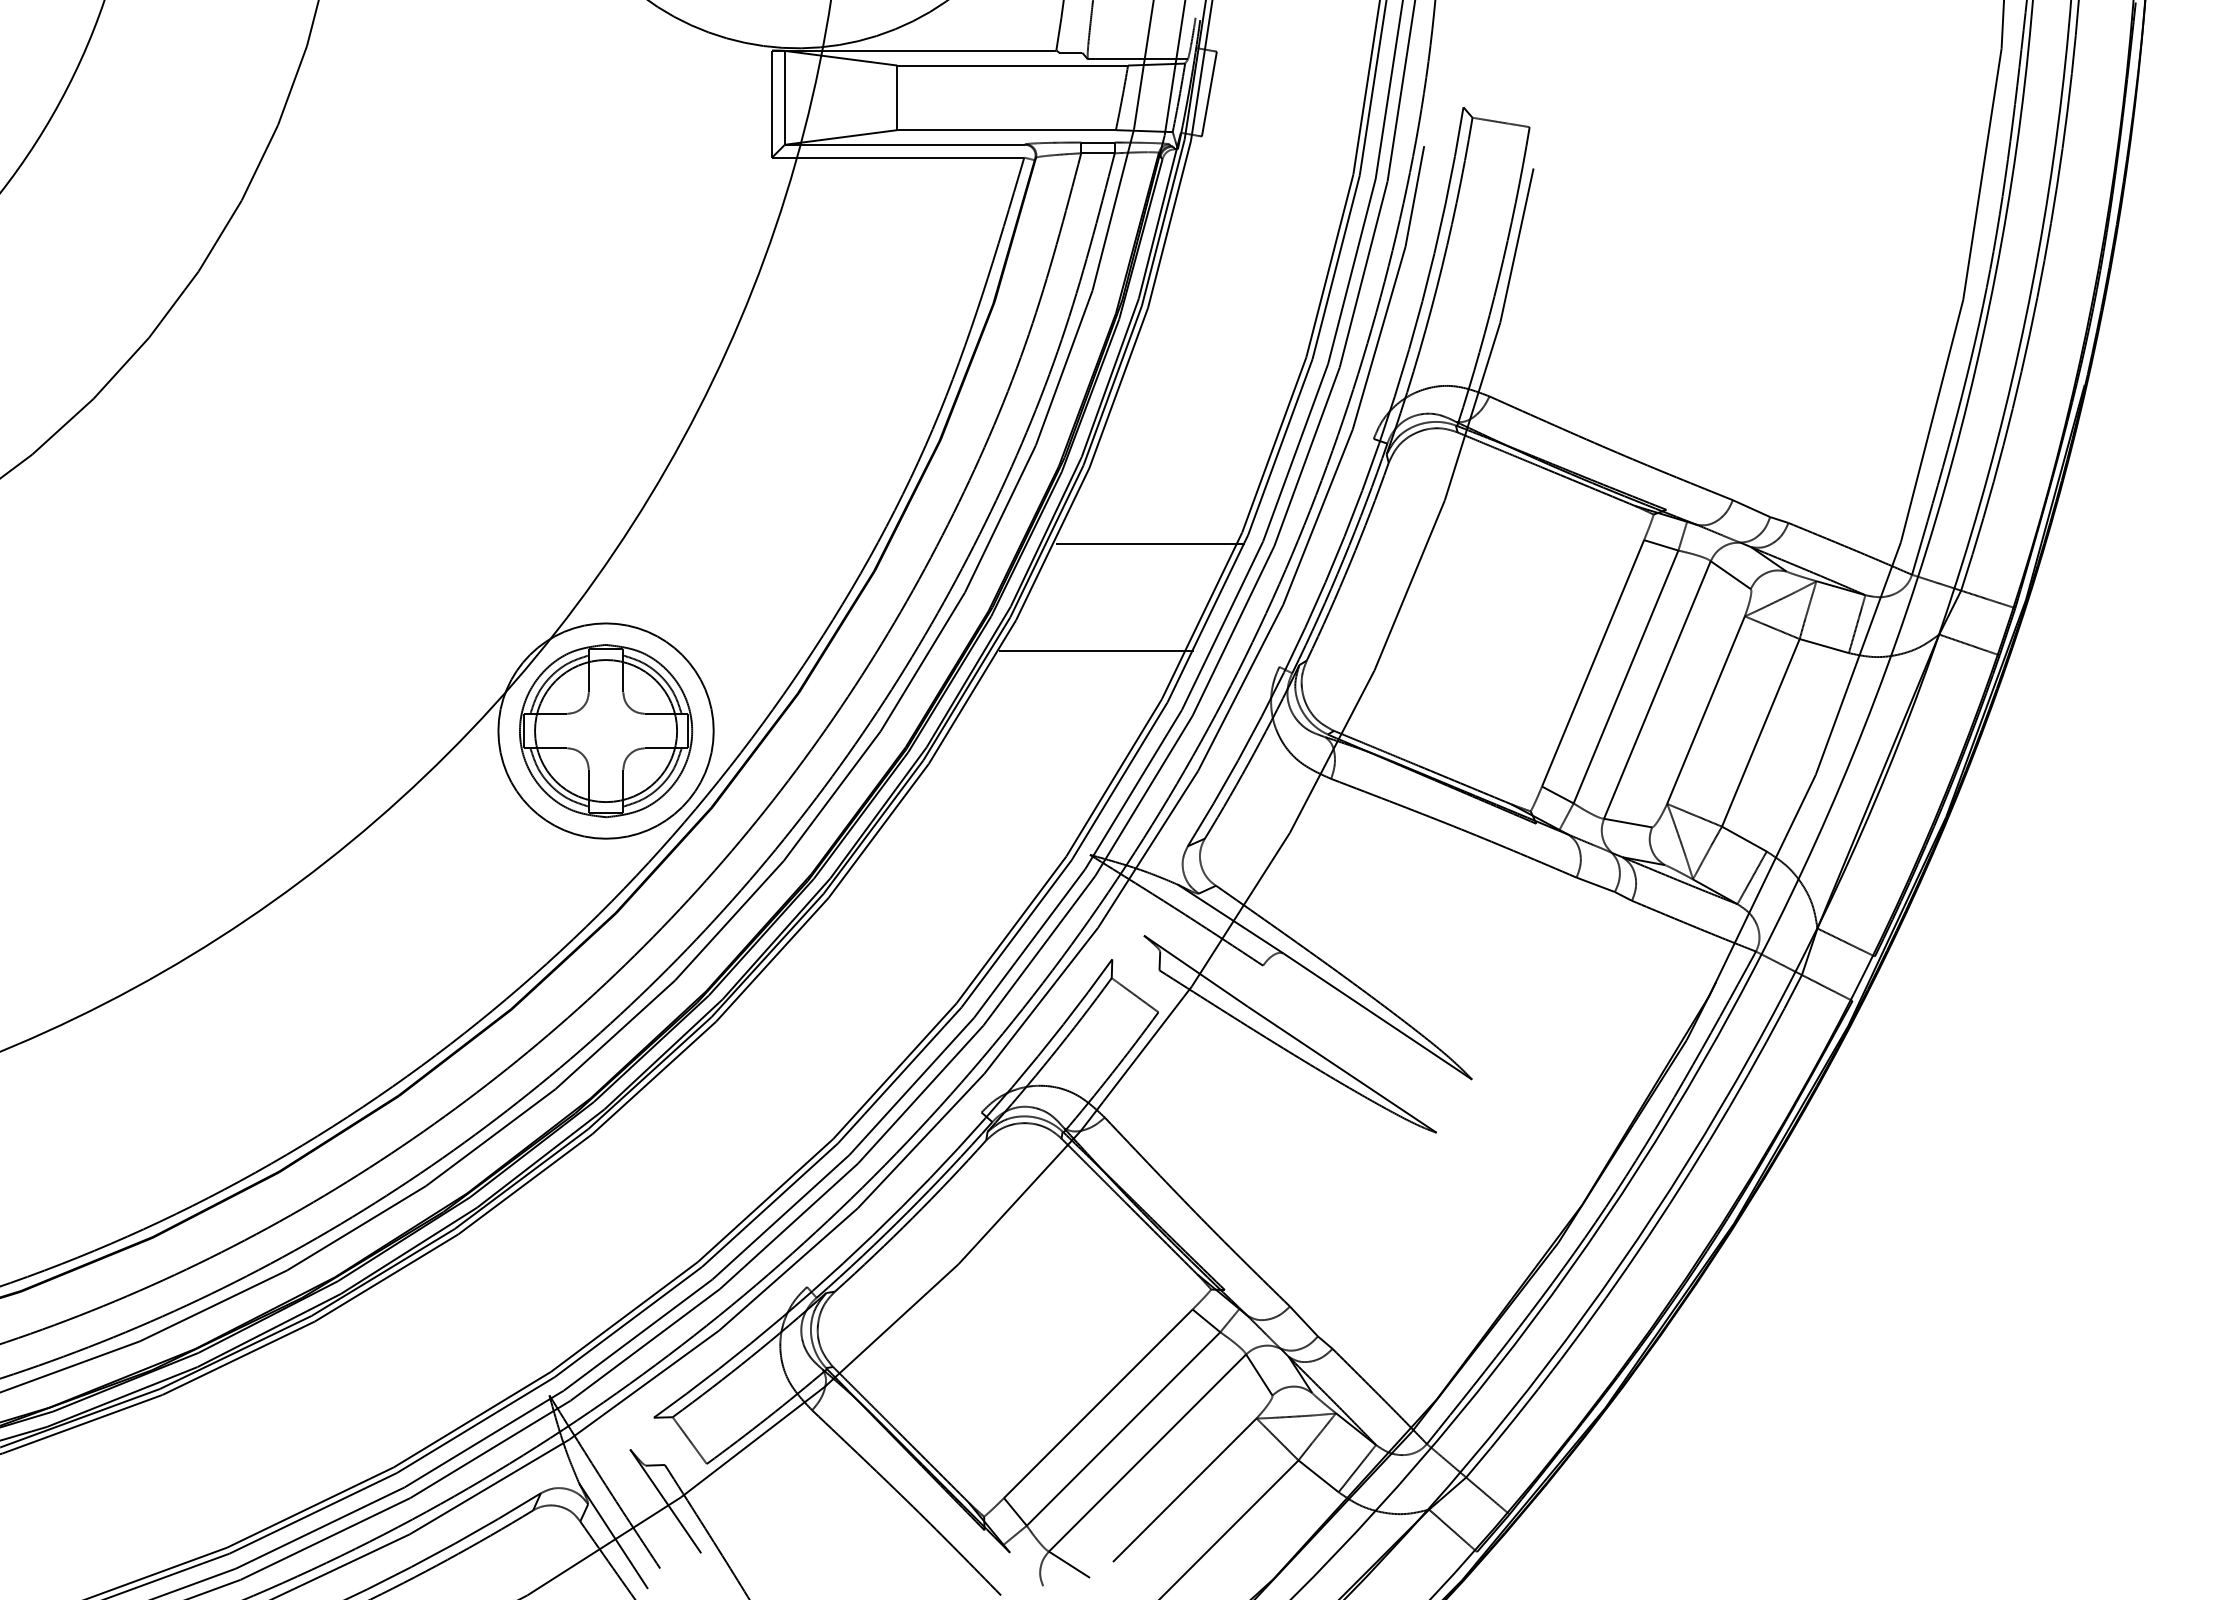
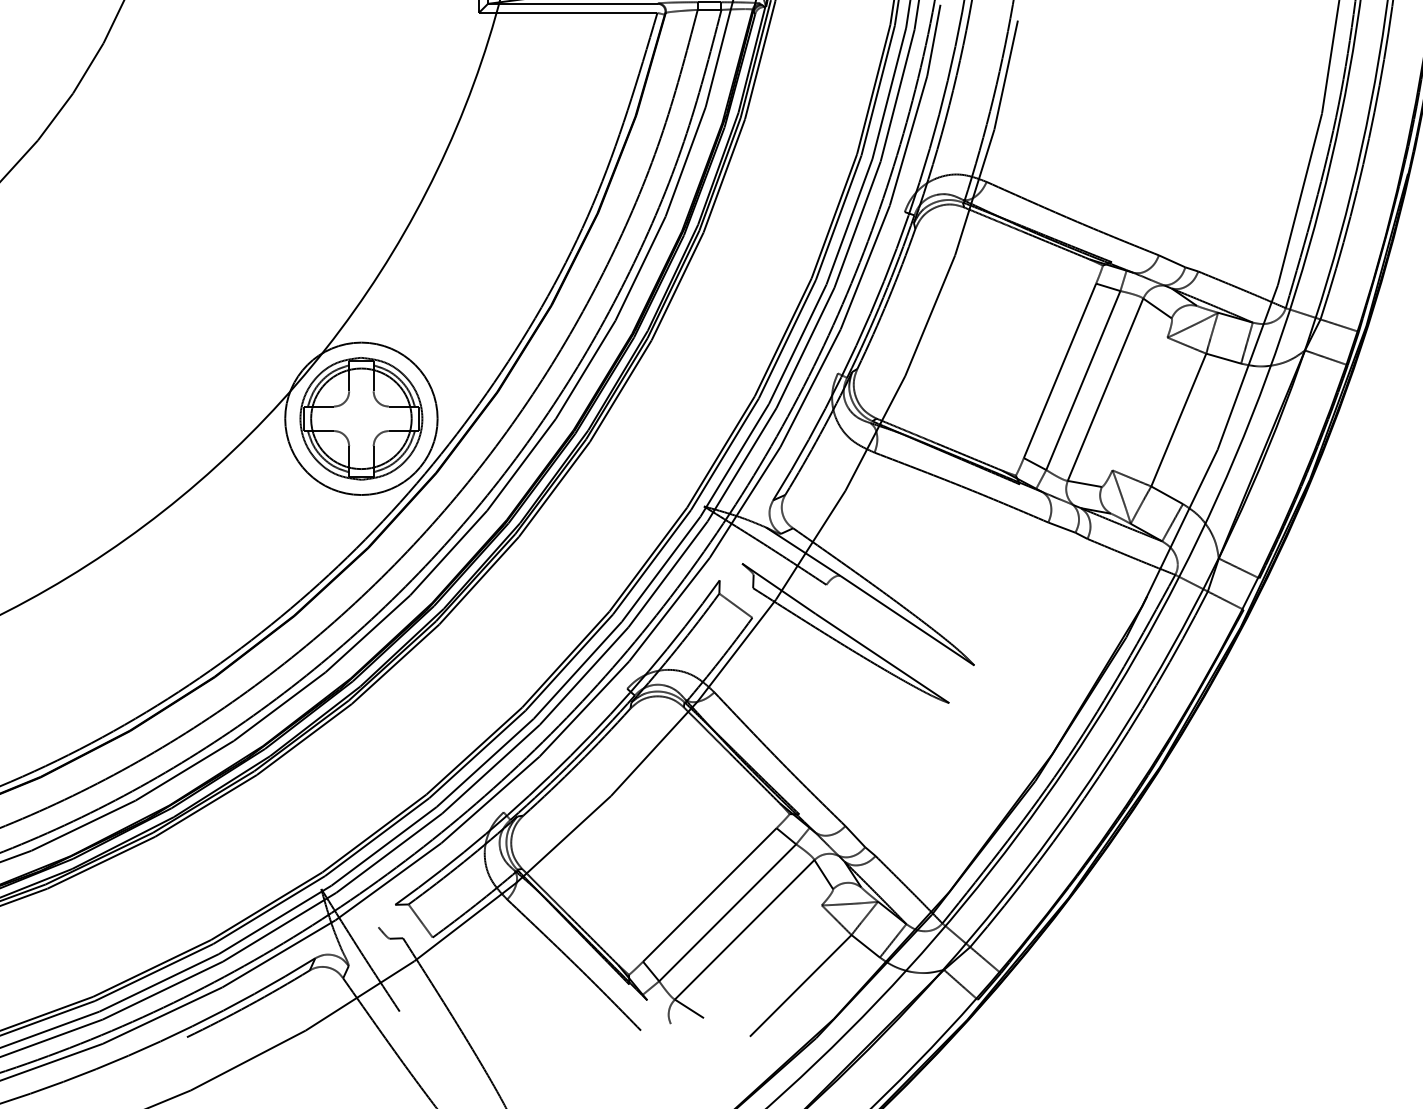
line: (1150, 543) -> (746, 286), removed
line: (1095, 651) -> (707, 362), removed
line: (1705, 709) -> (1139, 403), removed
line: (1184, 1490) -> (770, 956), removed
line: (665, 1501) -> (403, 964), removed
line: (613, 1535) -> (366, 988), removed

